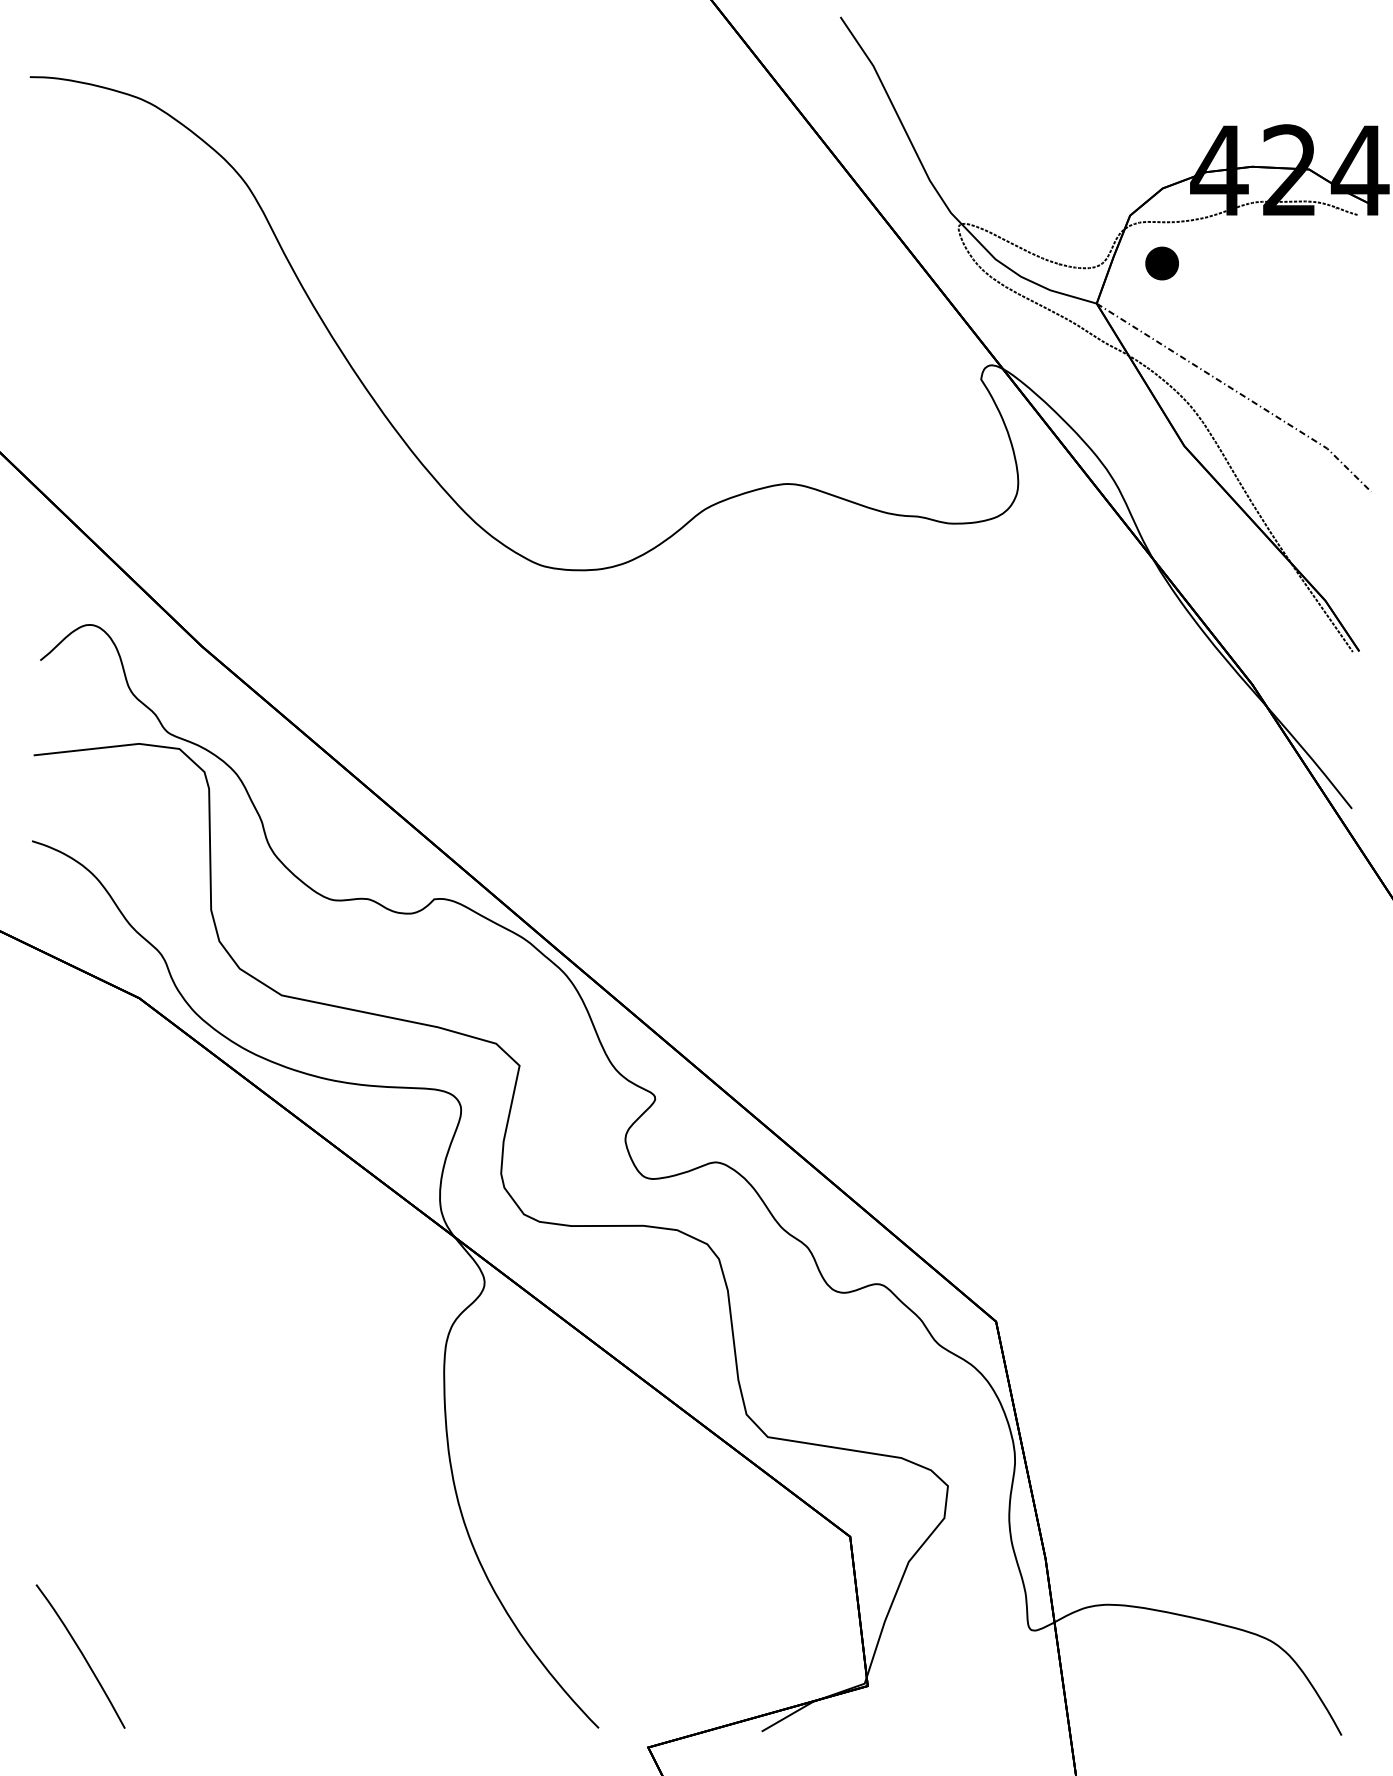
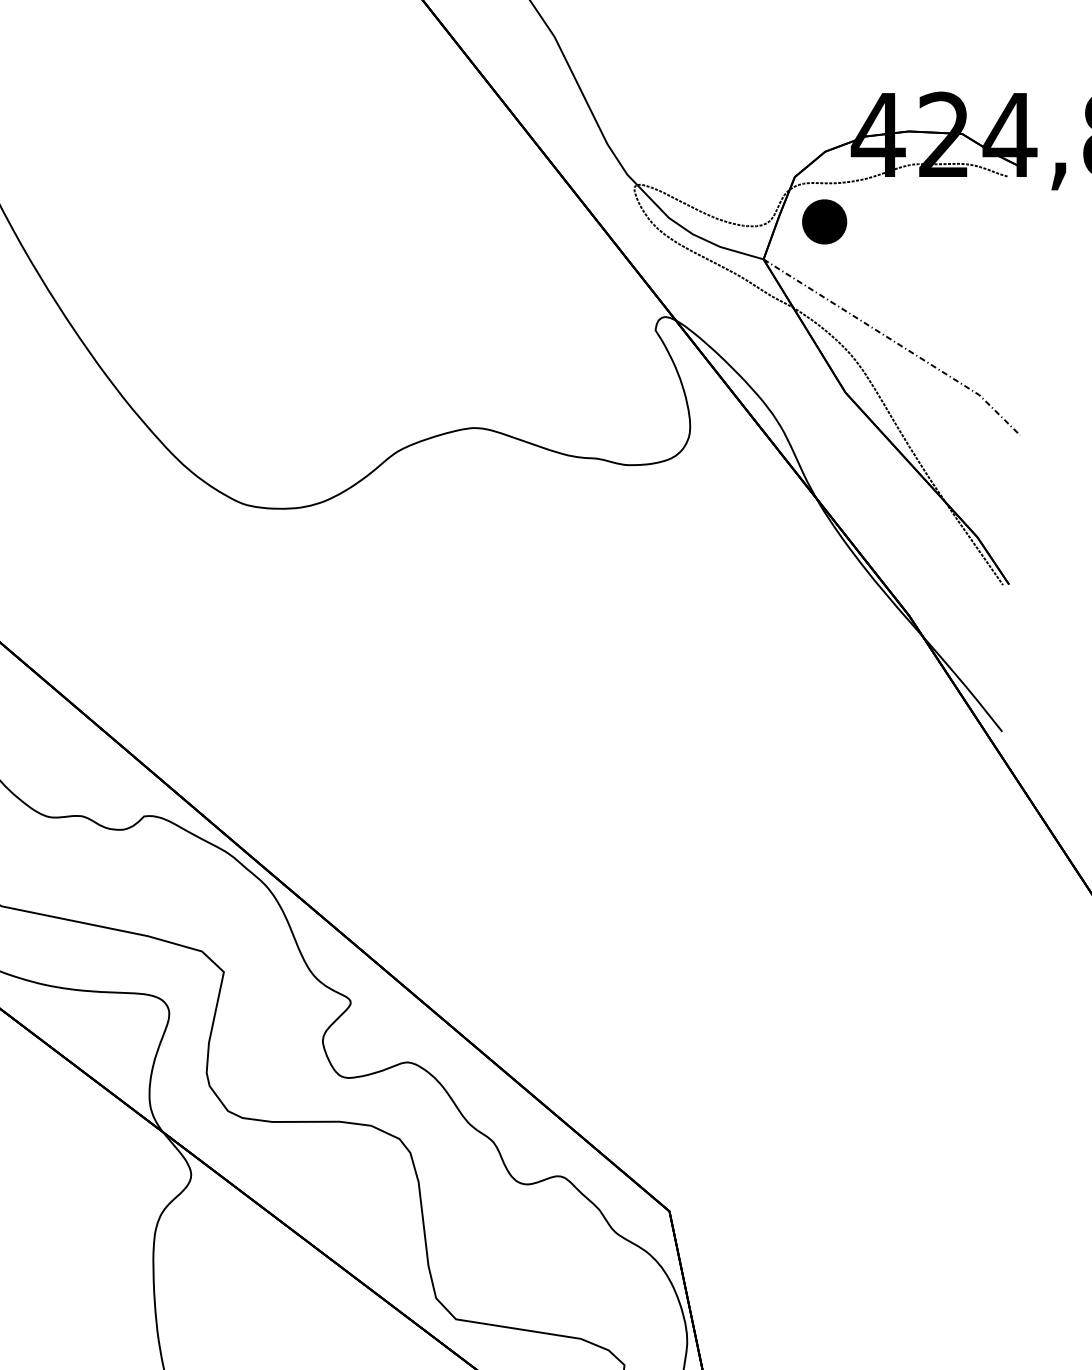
part: (1162, 263) -> (825, 221), size x1.43

